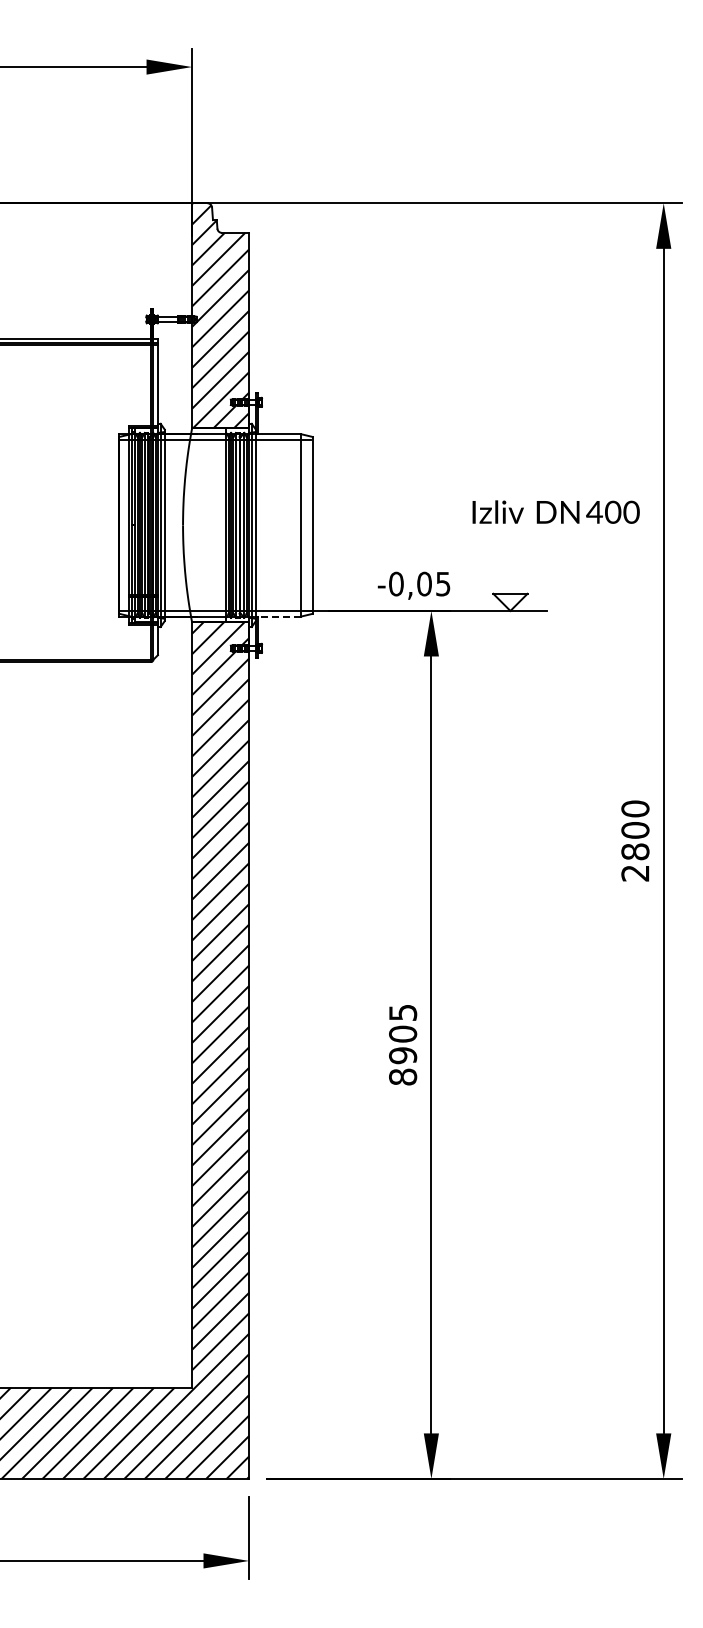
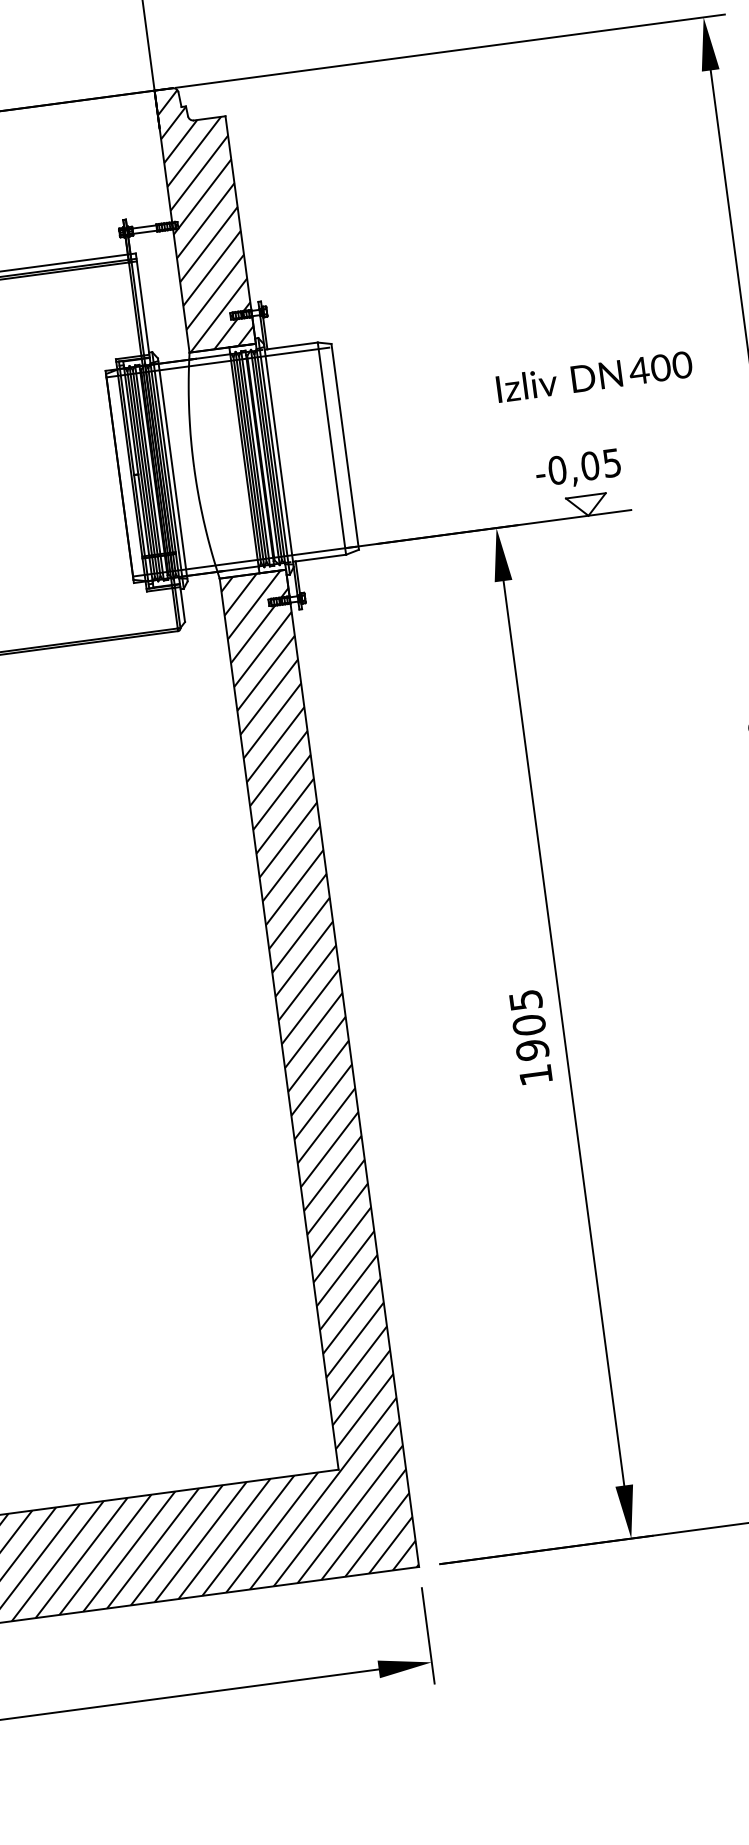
text: (555, 511) -> (593, 375), moved
text: (413, 585) -> (577, 469), moved
line: (279, 616) -> (320, 558), dashed -> solid
text: (403, 1076) -> (536, 1074), 8905 -> 1905

